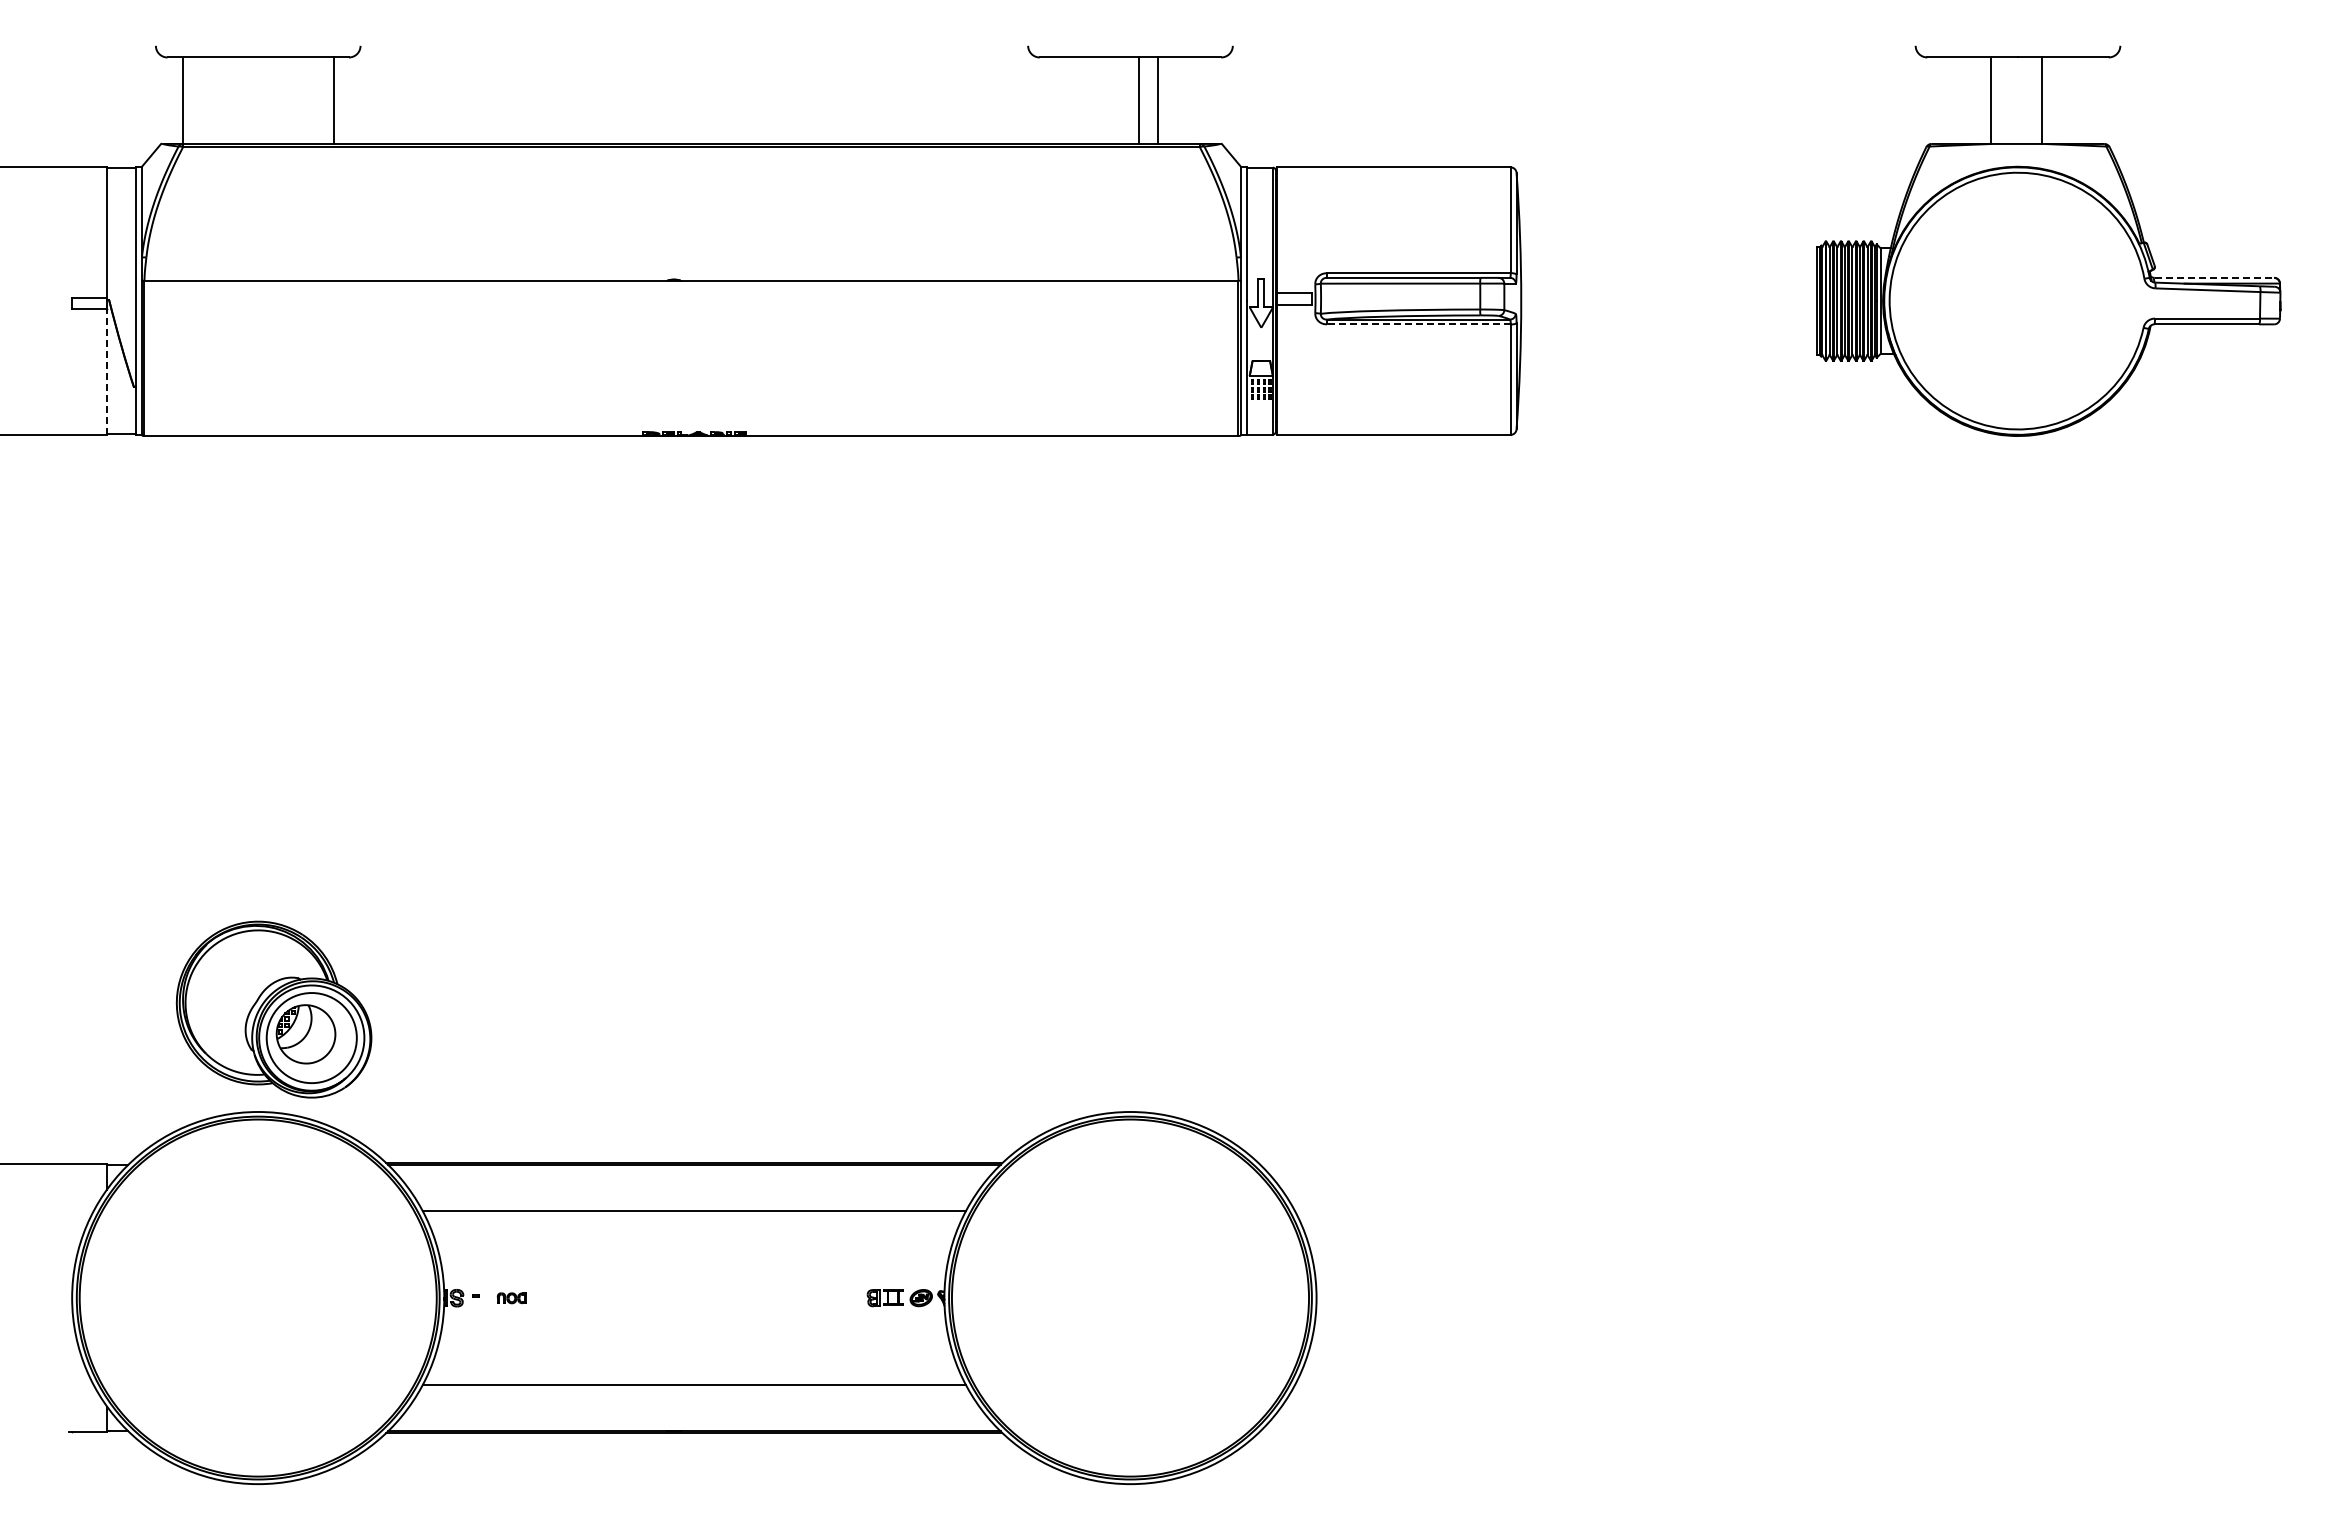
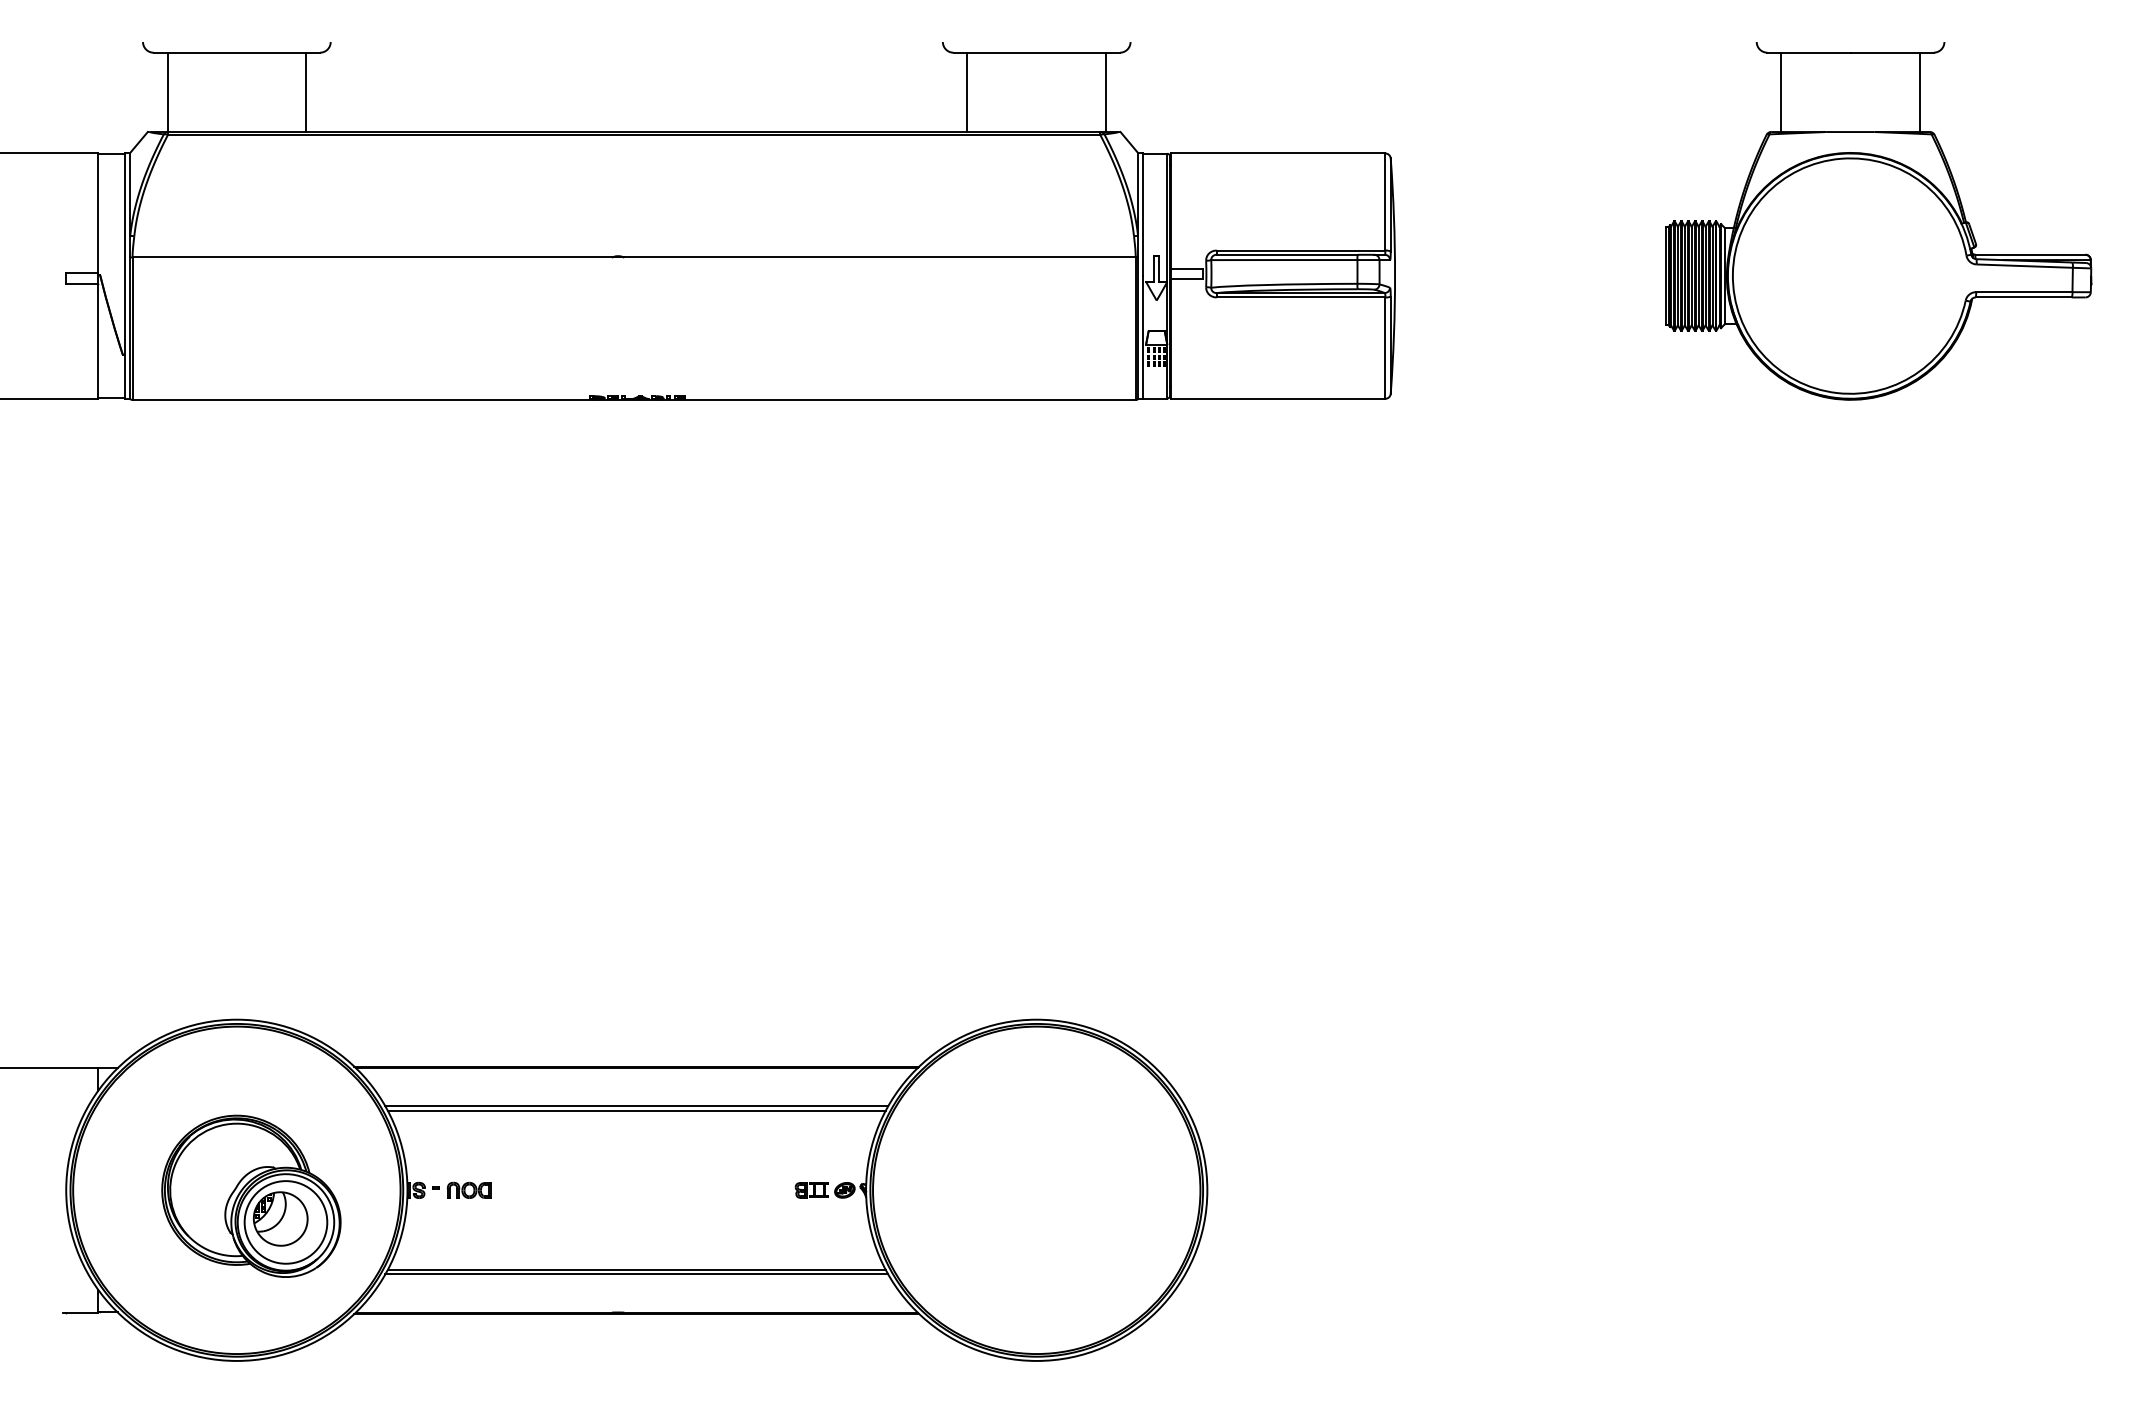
line: (1138, 100) -> (967, 92), moved
line: (1158, 100) -> (1106, 92), moved
line: (1991, 100) -> (1781, 92), moved
line: (2041, 100) -> (1919, 92), moved
line: (2214, 277) -> (2030, 254), dashed -> solid
line: (1418, 324) -> (1300, 297), dashed -> solid
line: (107, 372) -> (98, 341), dashed -> solid
part: (273, 1009) -> (250, 1196), moved
line: (694, 1206) -> (636, 1106), added
part: (511, 1298) -> (469, 1190), size x1.67
line: (694, 1389) -> (636, 1274), added

